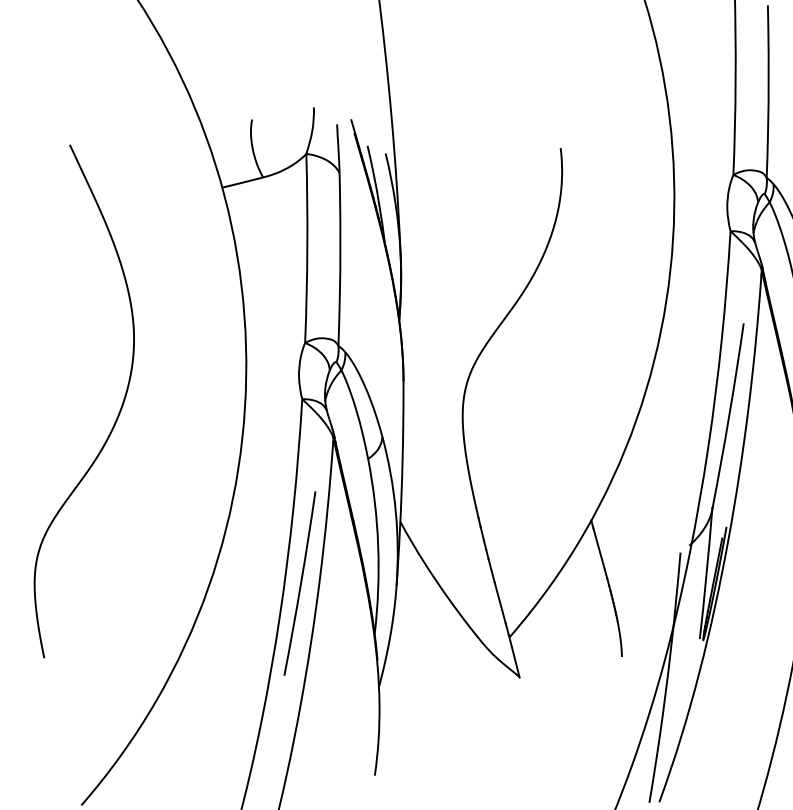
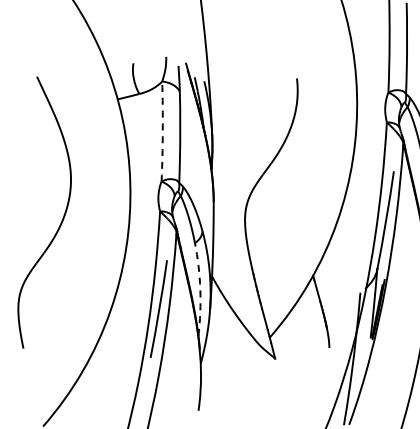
arc: (306, 248) -> (162, 131), solid -> dashed
arc: (378, 546) -> (200, 289), solid -> dashed

